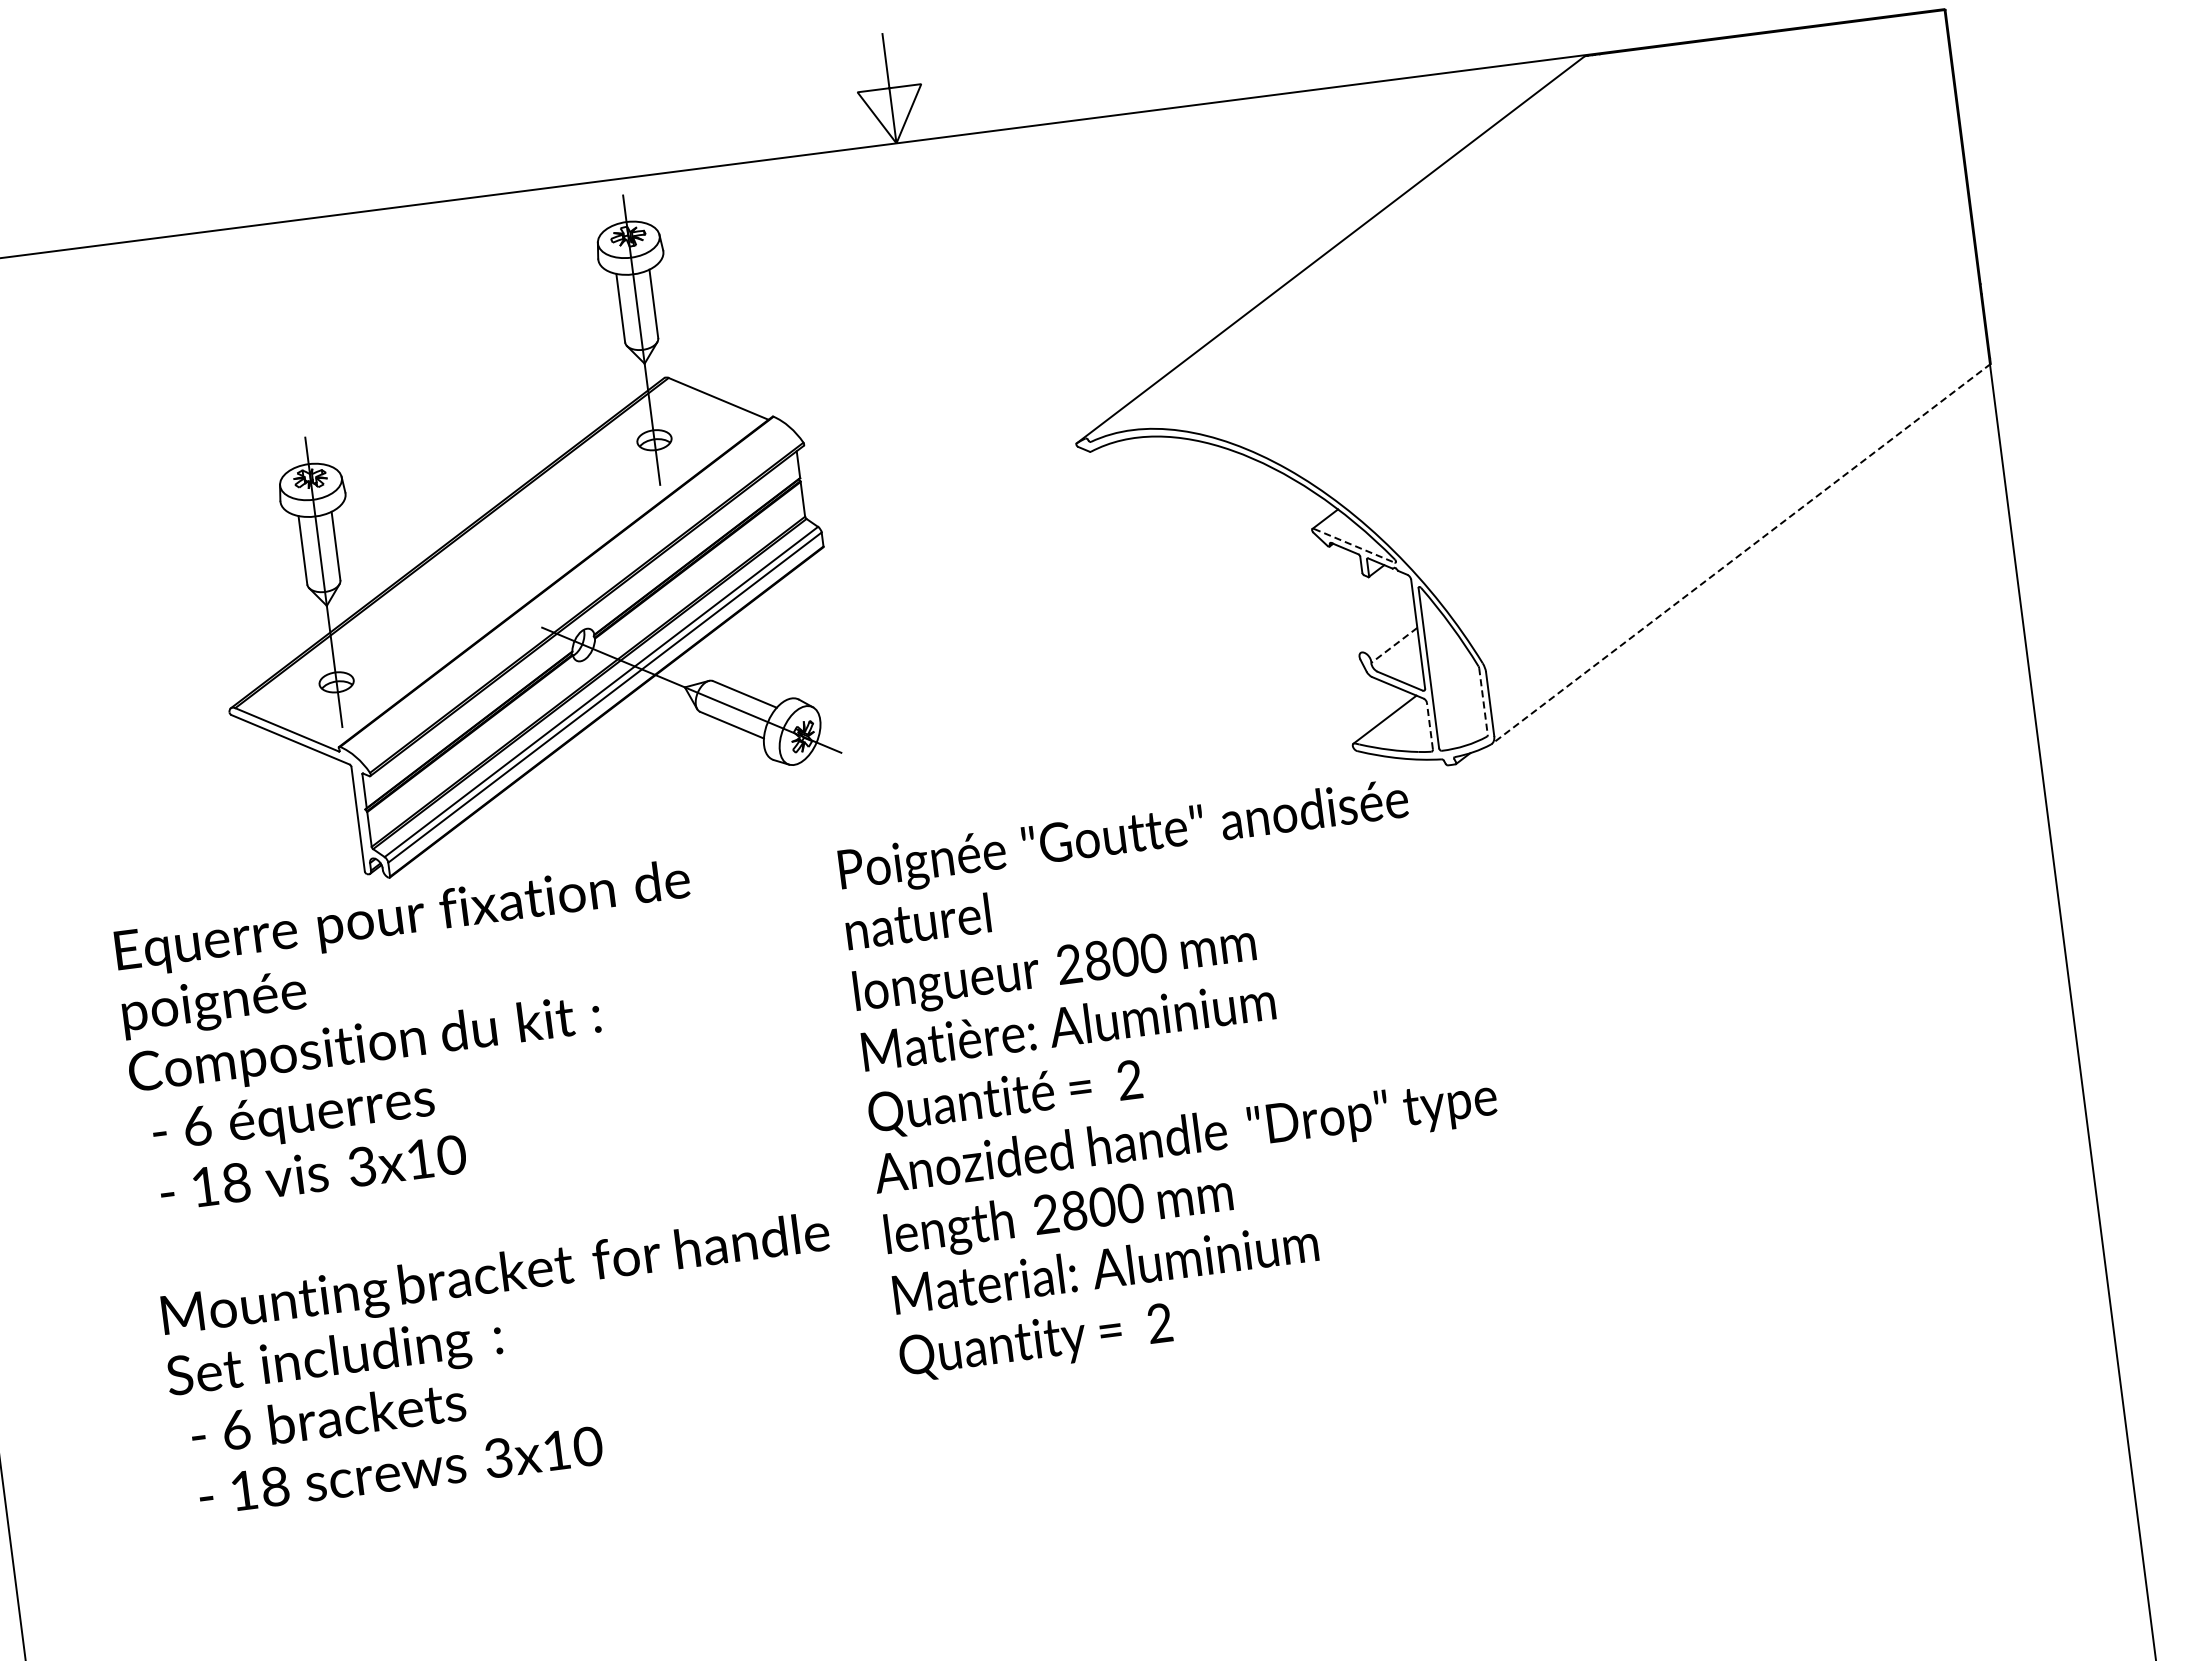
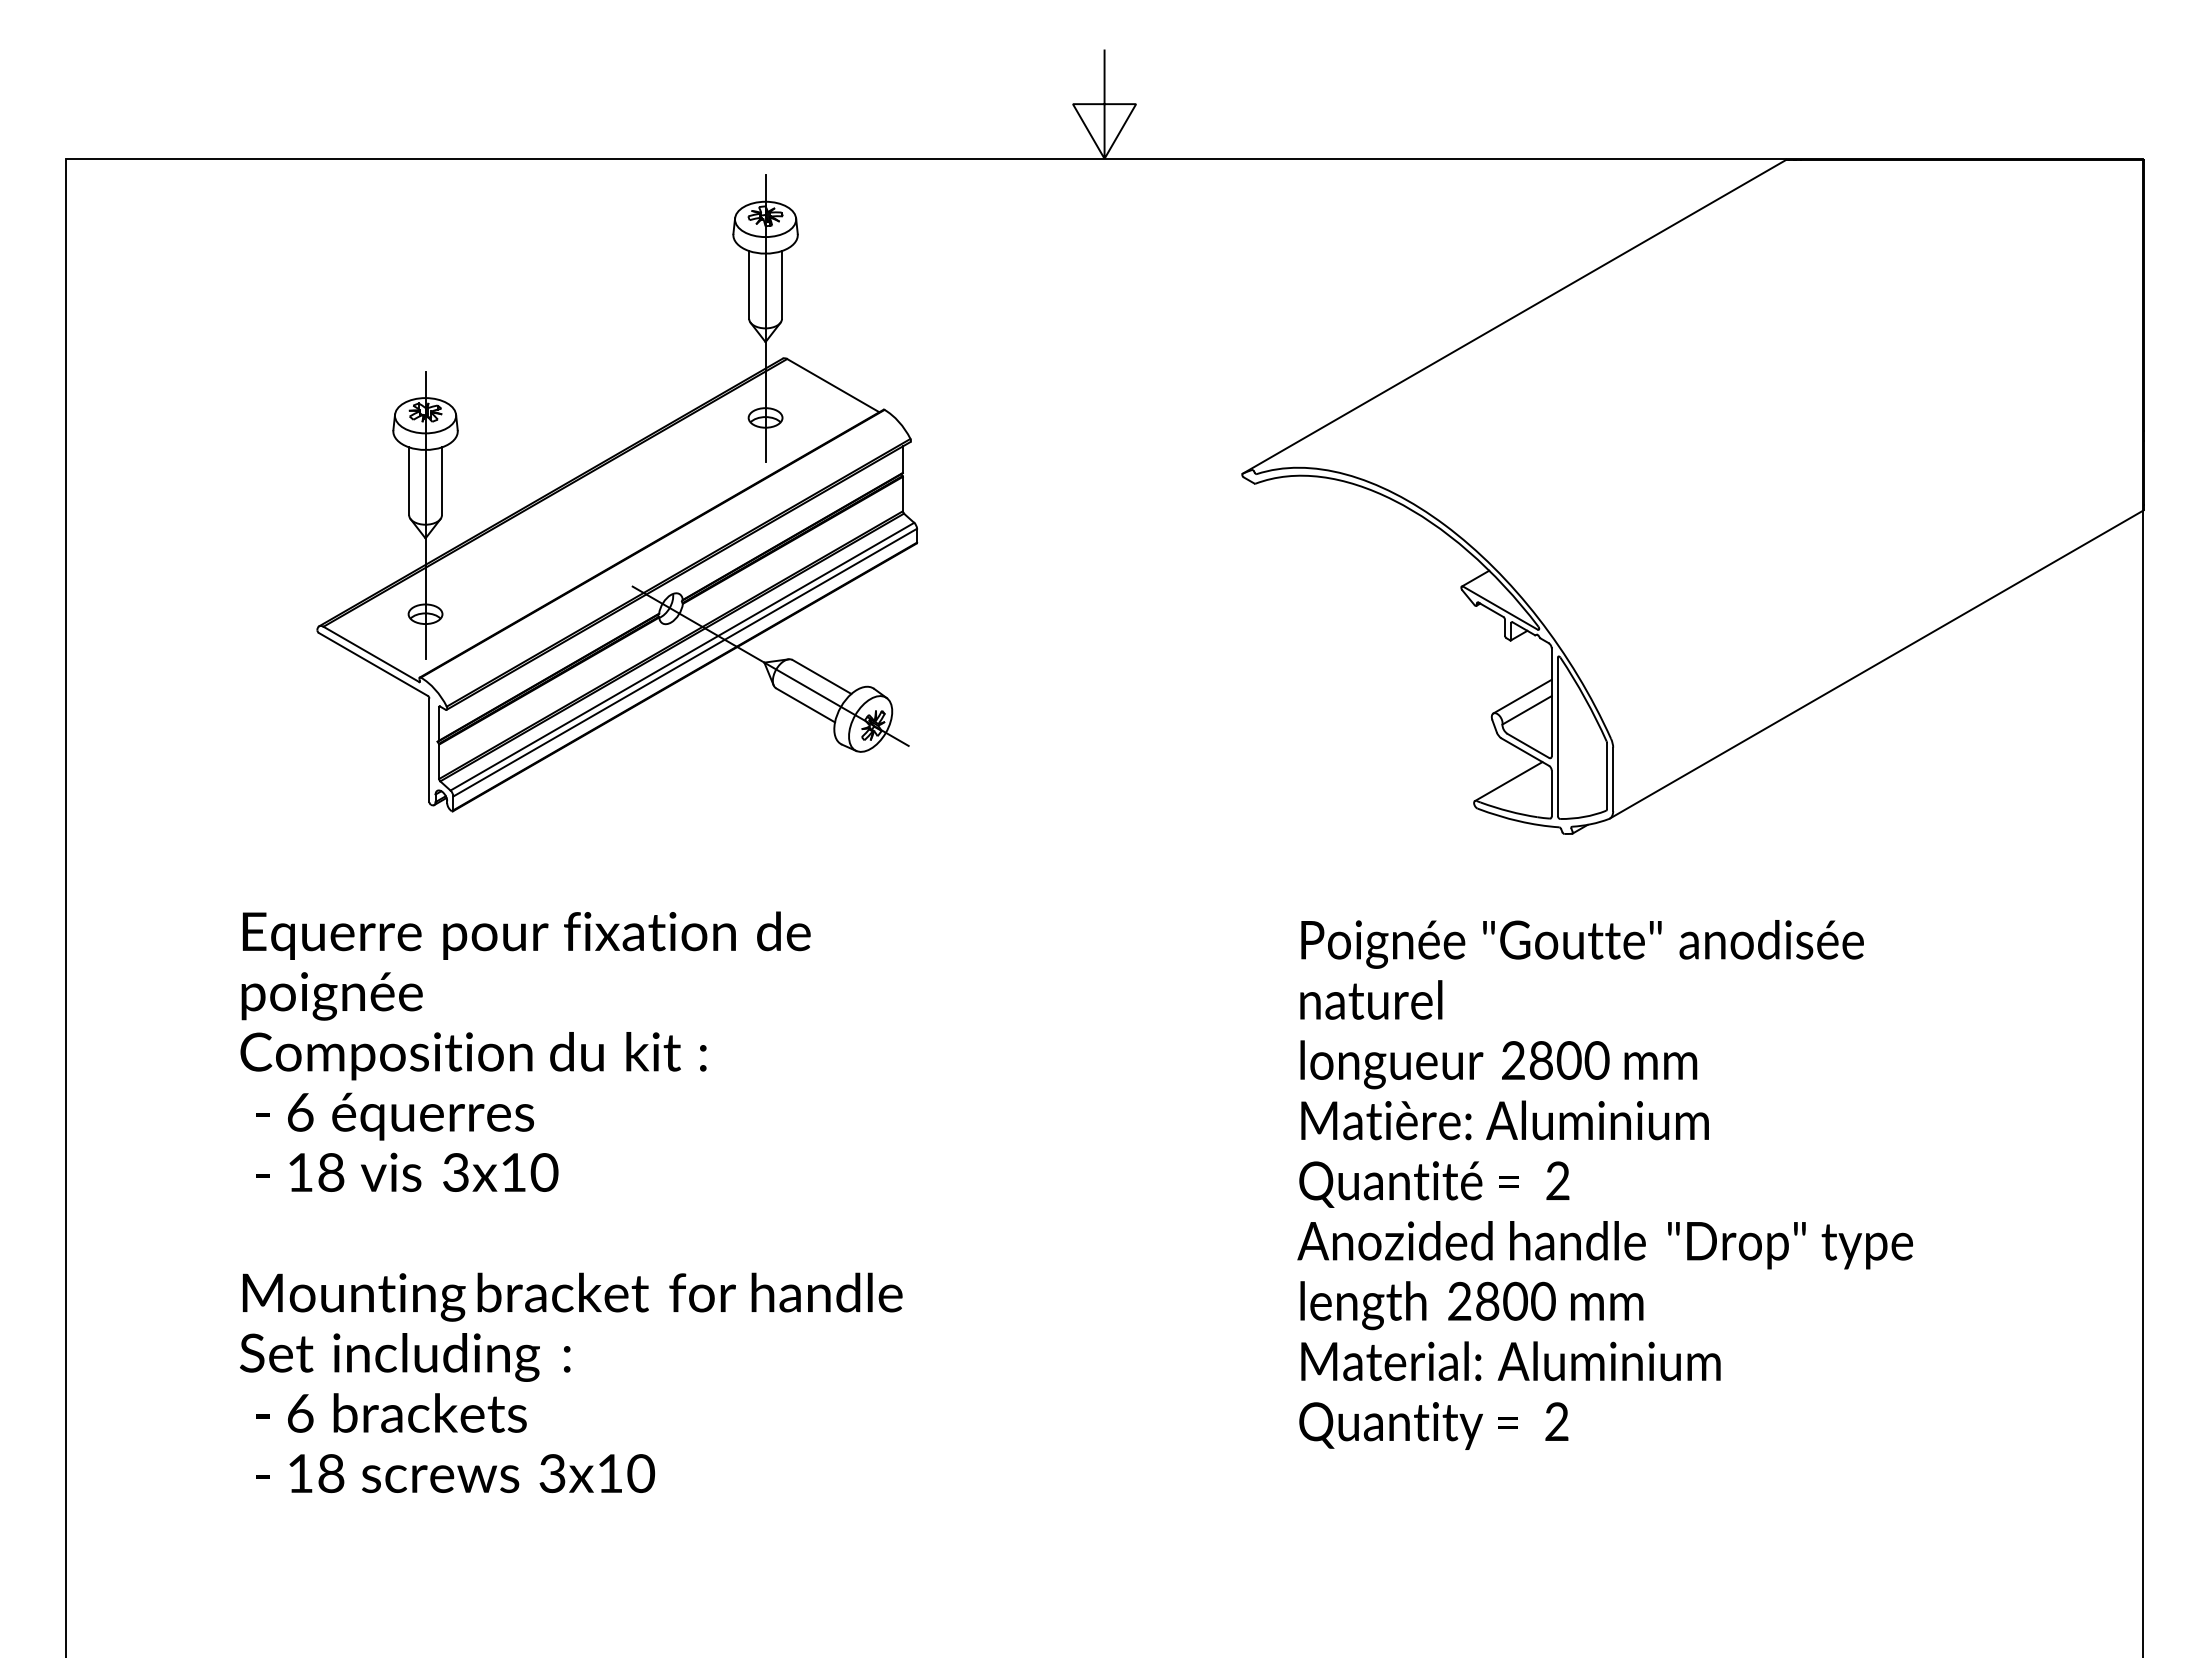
part: (514, 535) -> (617, 493), moved
line: (1354, 546) -> (1500, 608), dashed -> solid
line: (1741, 553) -> (1876, 664), dashed -> solid
line: (1387, 632) -> (1522, 696), added
line: (1393, 645) -> (1526, 710), dashed -> solid
line: (1484, 701) -> (1607, 776), dashed -> solid
line: (1429, 726) -> (1551, 793), dashed -> solid
text: (1177, 1077) -> (1604, 1184), moved
text: (482, 1181) -> (571, 1202), moved

